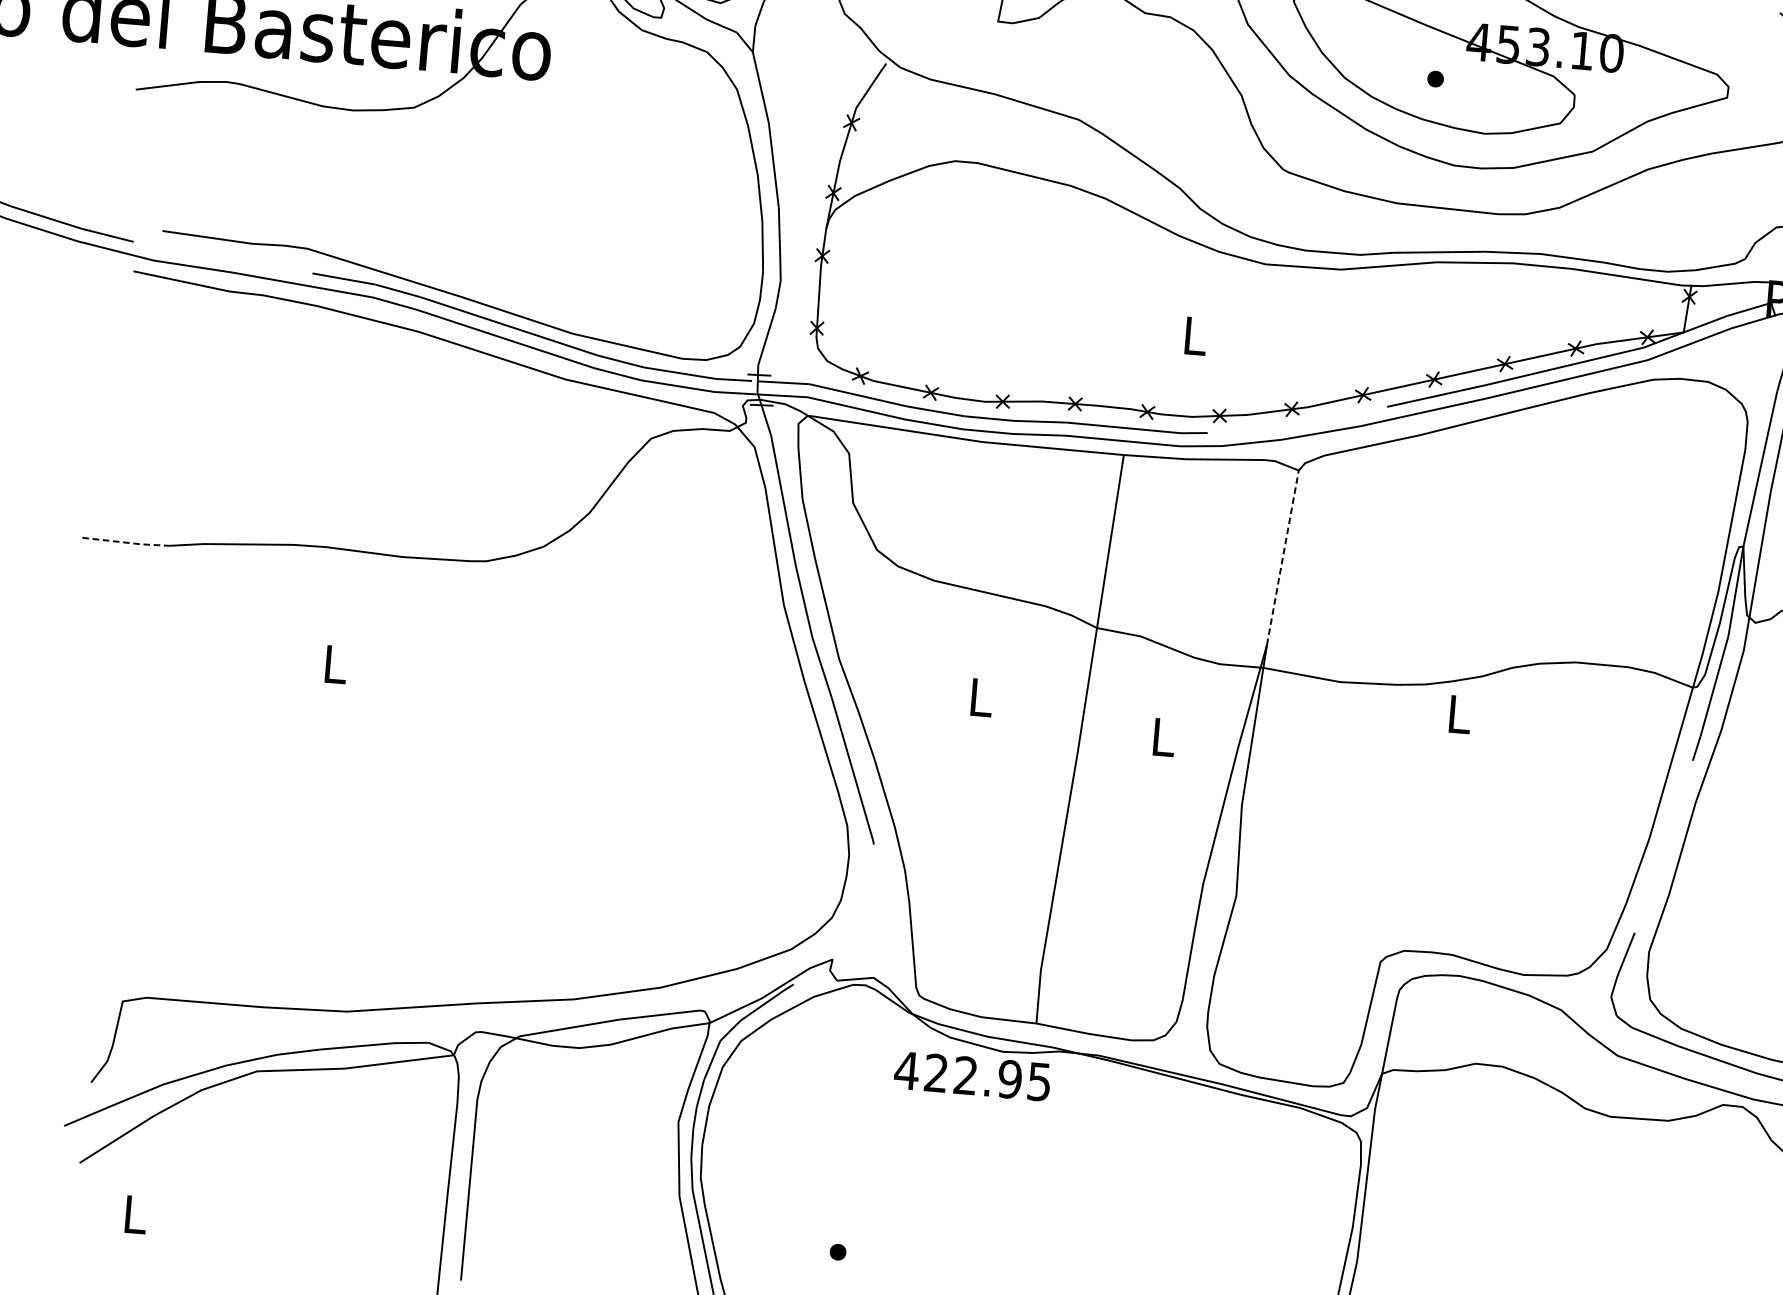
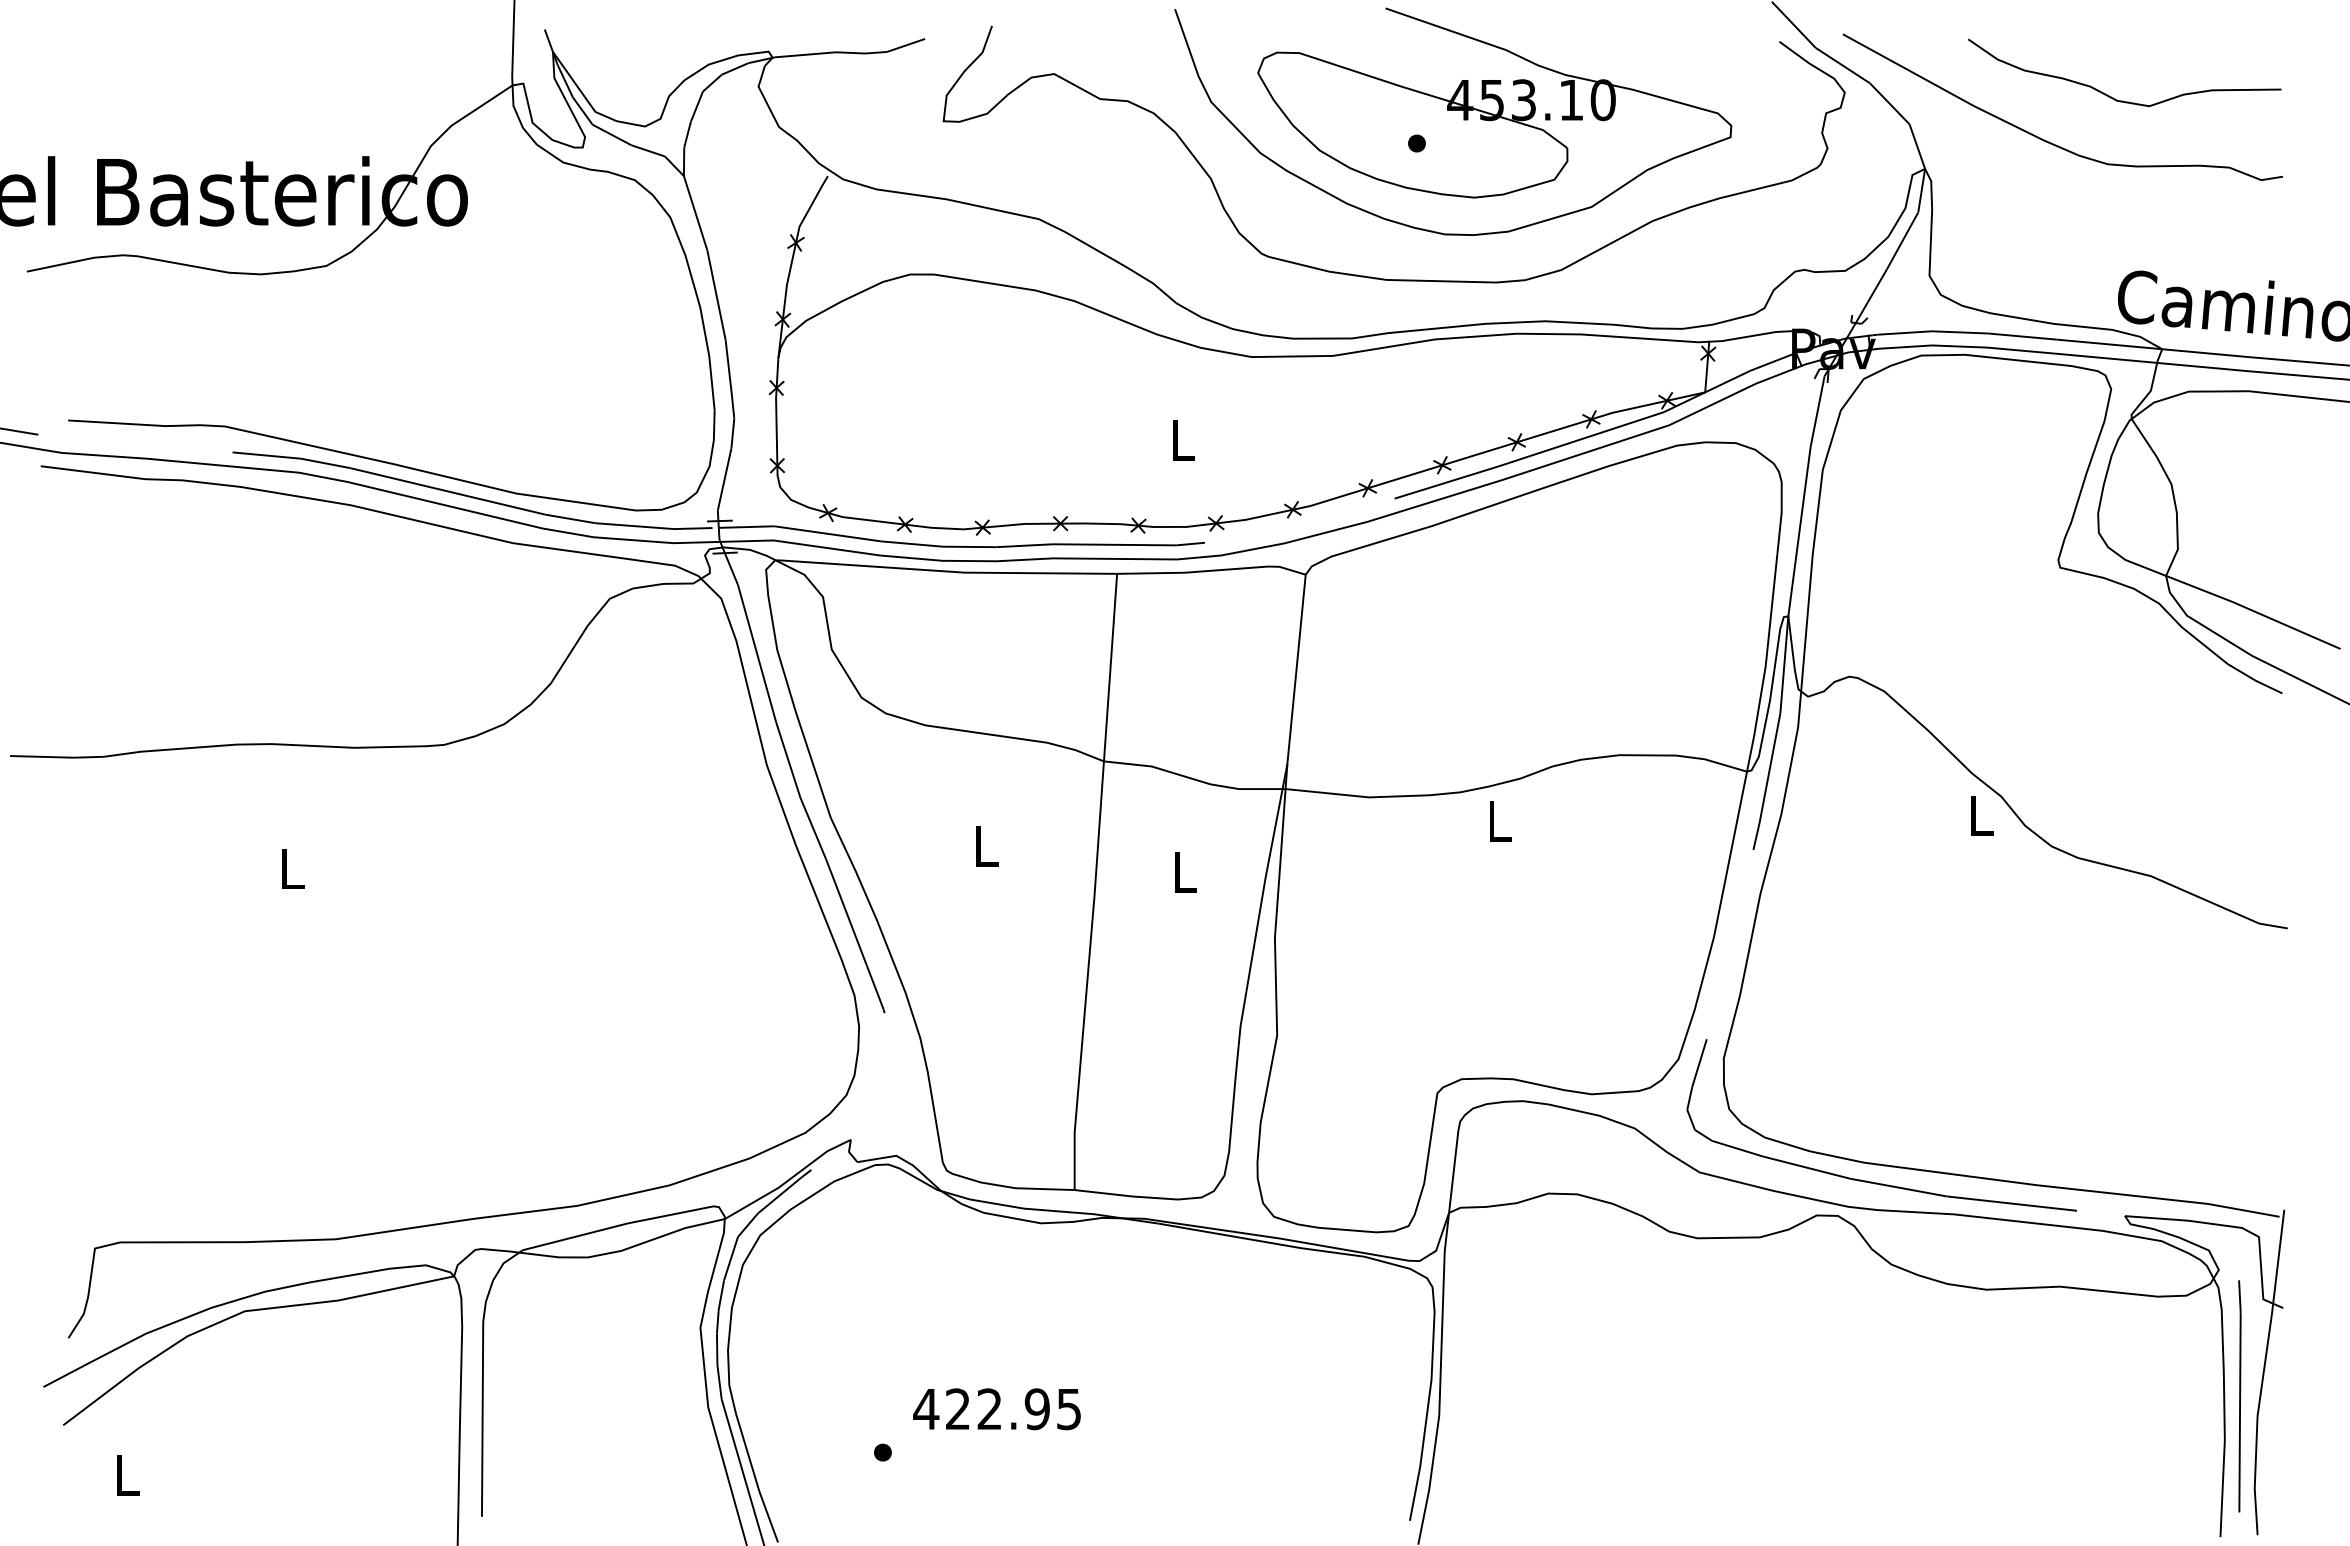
line: (127, 542) -> (58, 757), dashed -> solid
line: (1282, 556) -> (1296, 668), dashed -> solid
text: (972, 1076) -> (996, 1409), moved

